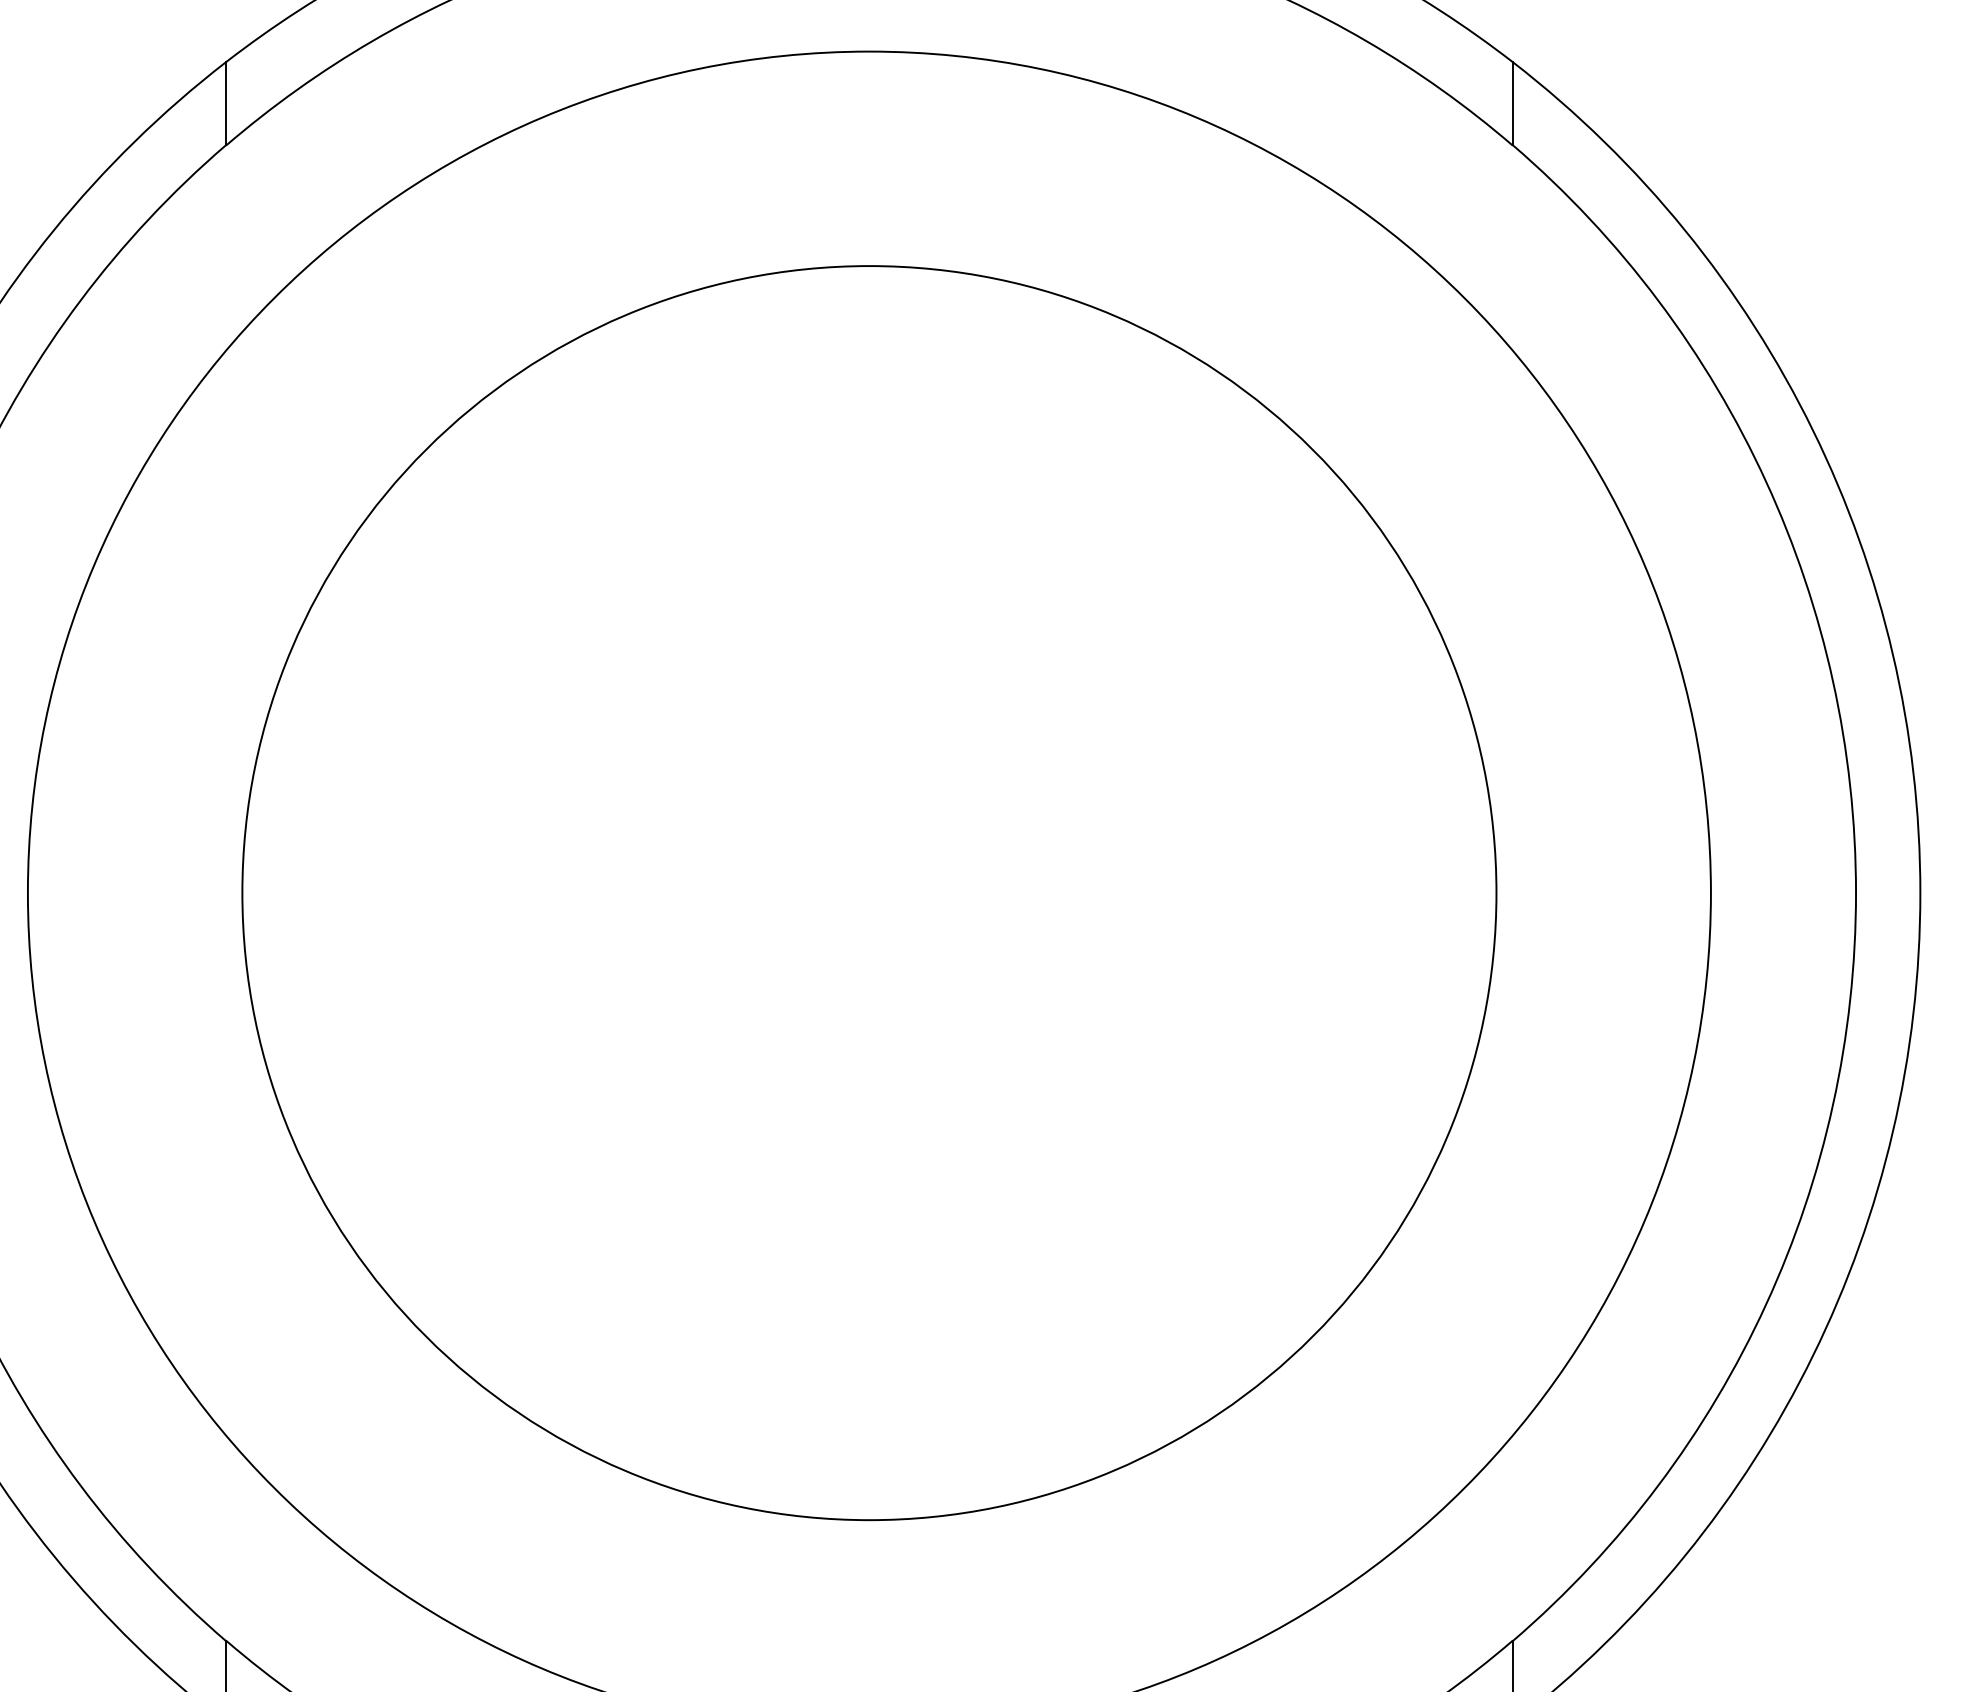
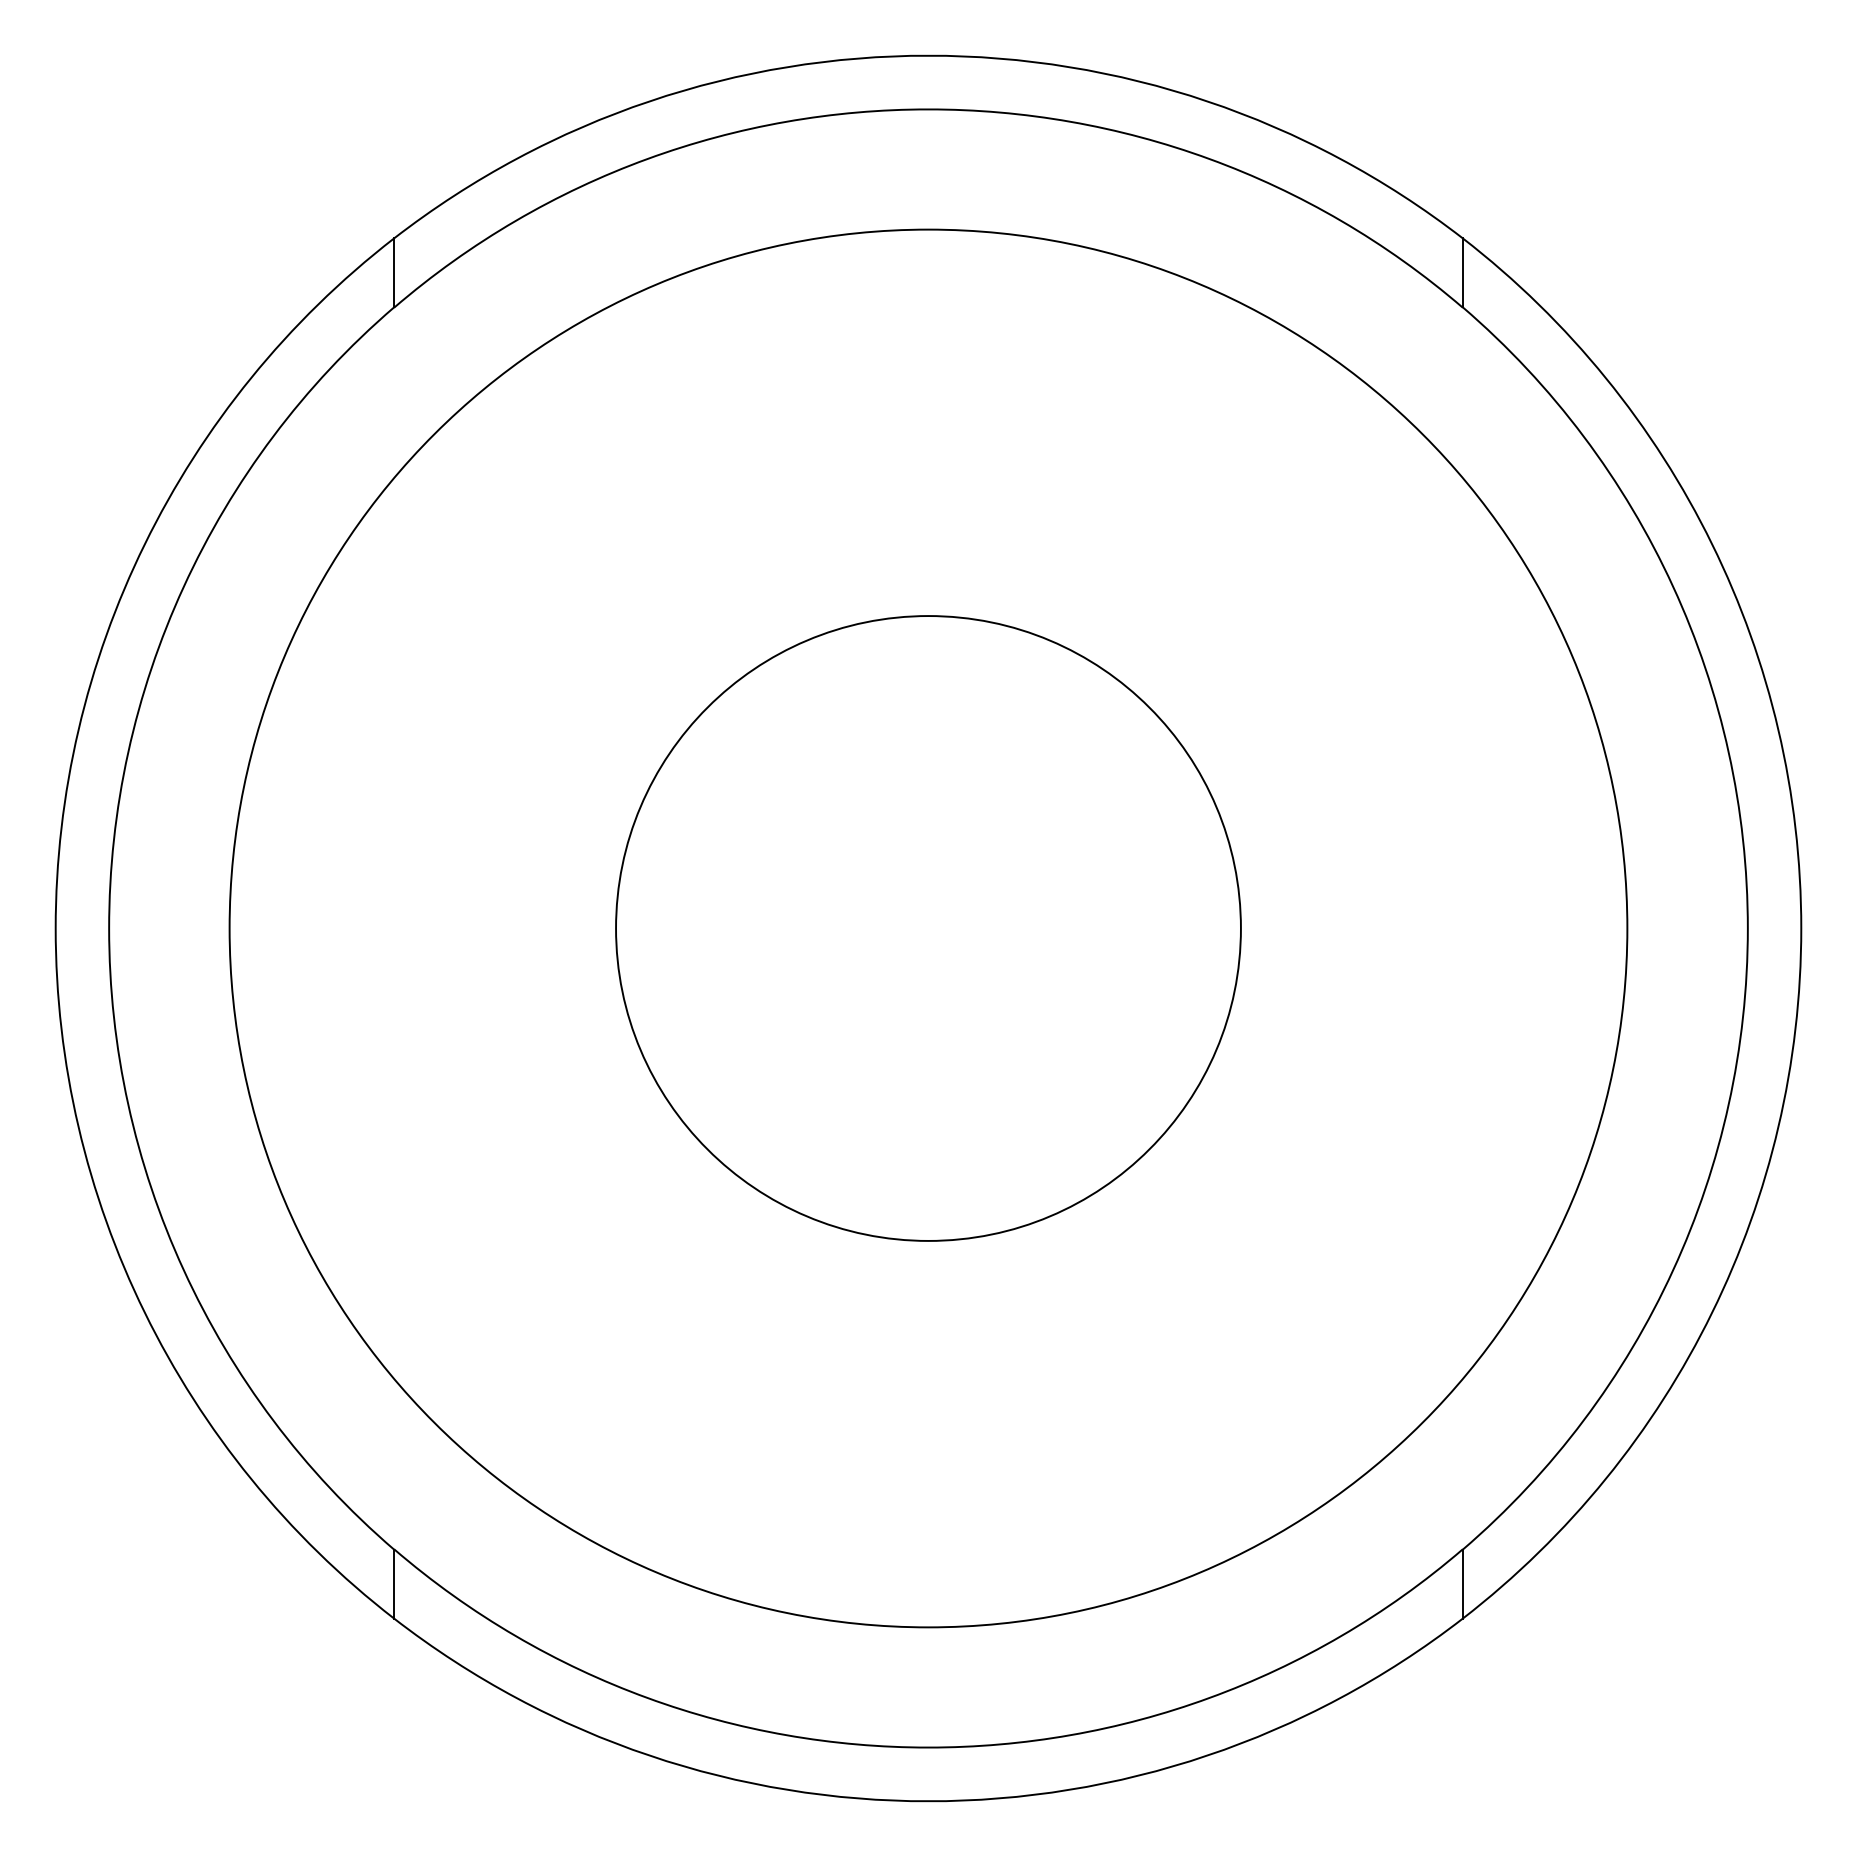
circle: (869, 893) -> (928, 928), size x0.6

